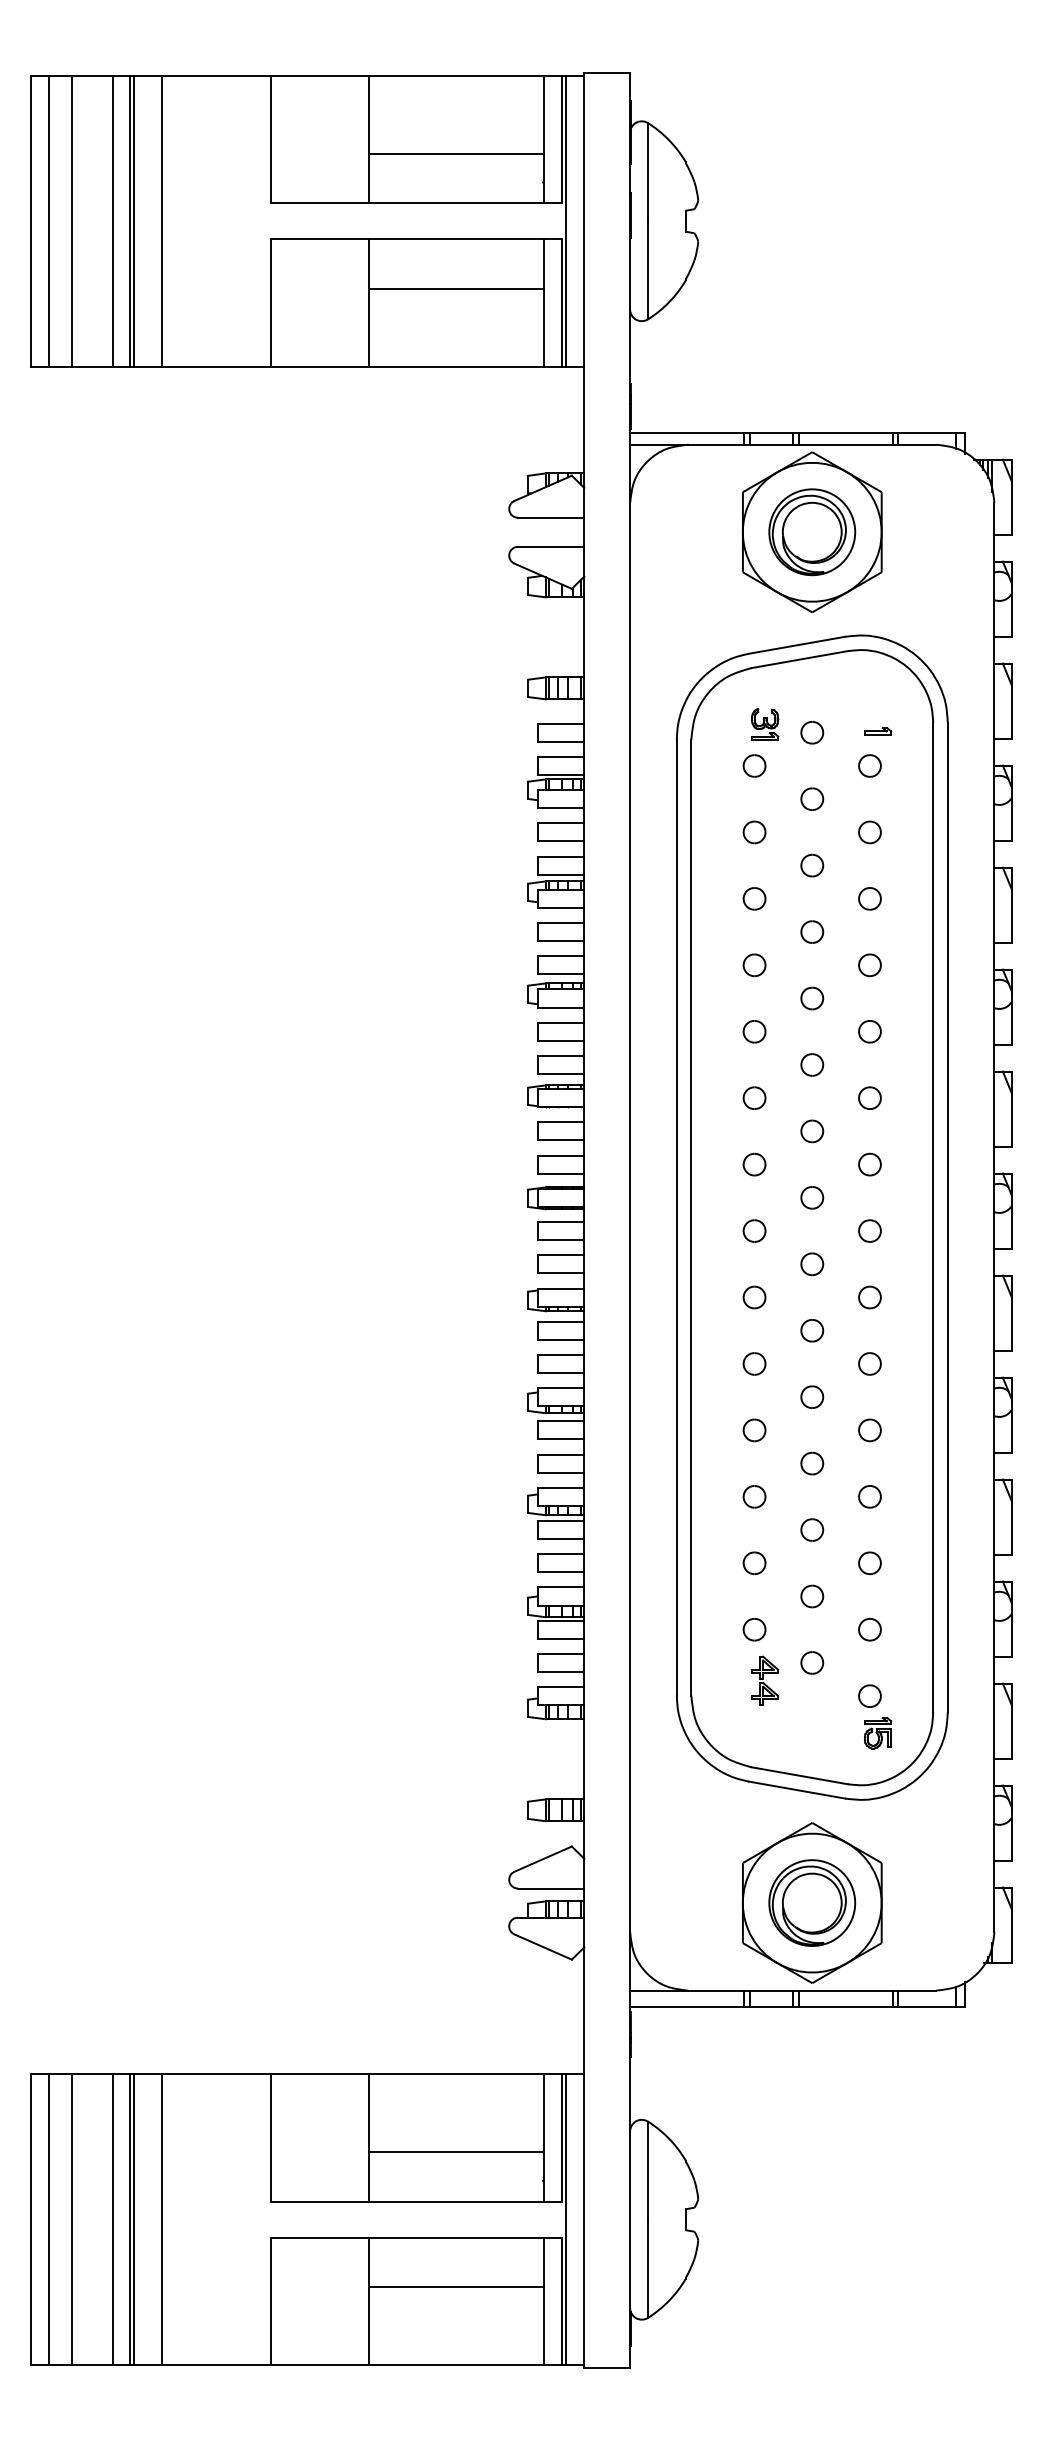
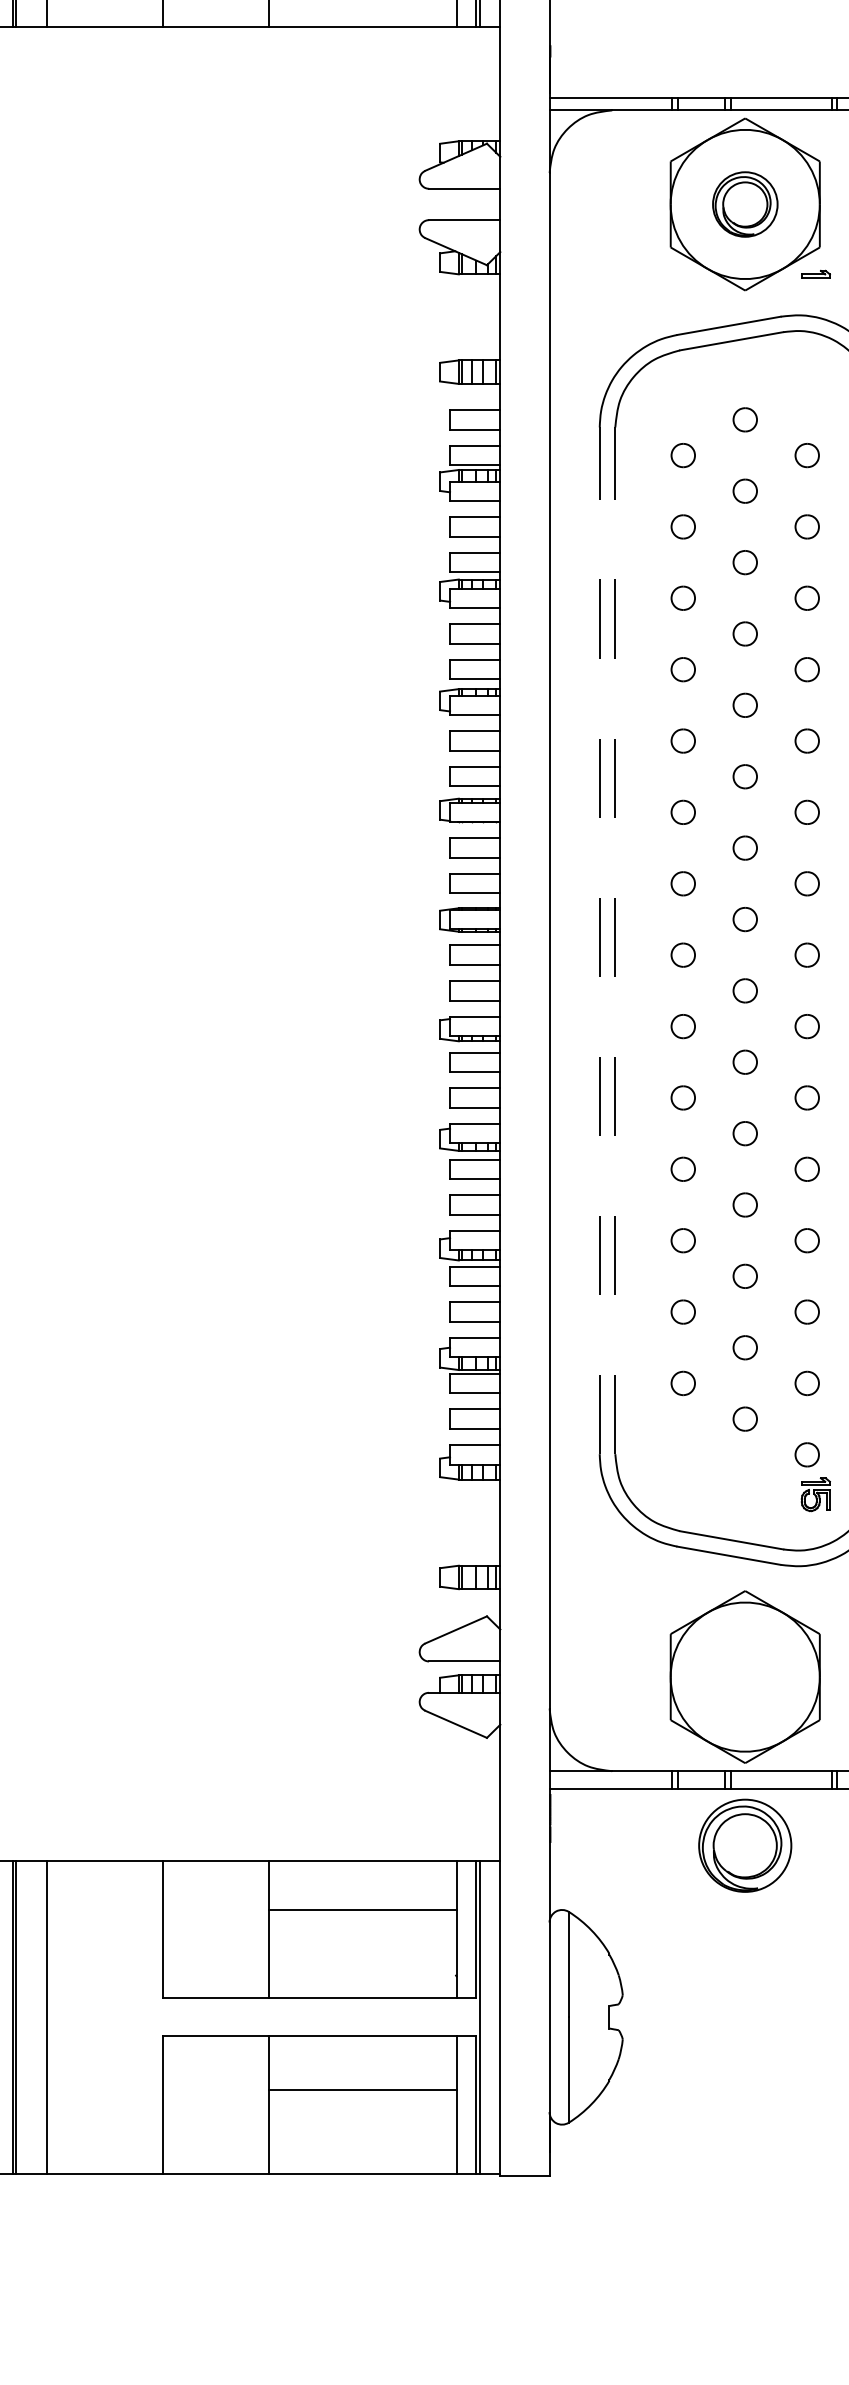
part: (812, 532) -> (745, 204), size x0.7
part: (765, 724) -> (695, 410), removed
part: (878, 731) -> (816, 274), moved
line: (676, 1217) -> (599, 940), solid -> dashed
line: (691, 1217) -> (615, 940), solid -> dashed
part: (765, 1680) -> (695, 1437), removed
part: (812, 1902) -> (745, 1845), moved
line: (455, 2152) -> (361, 1910), moved

